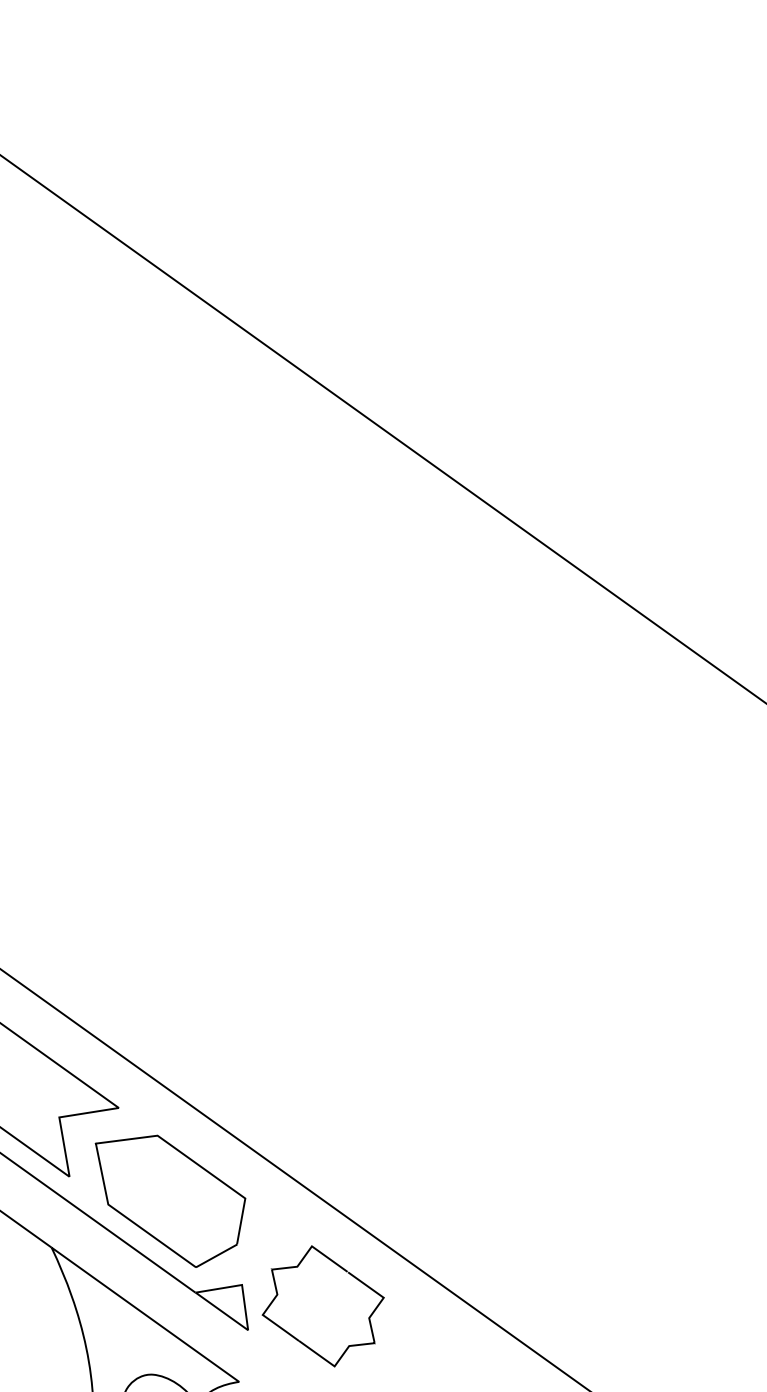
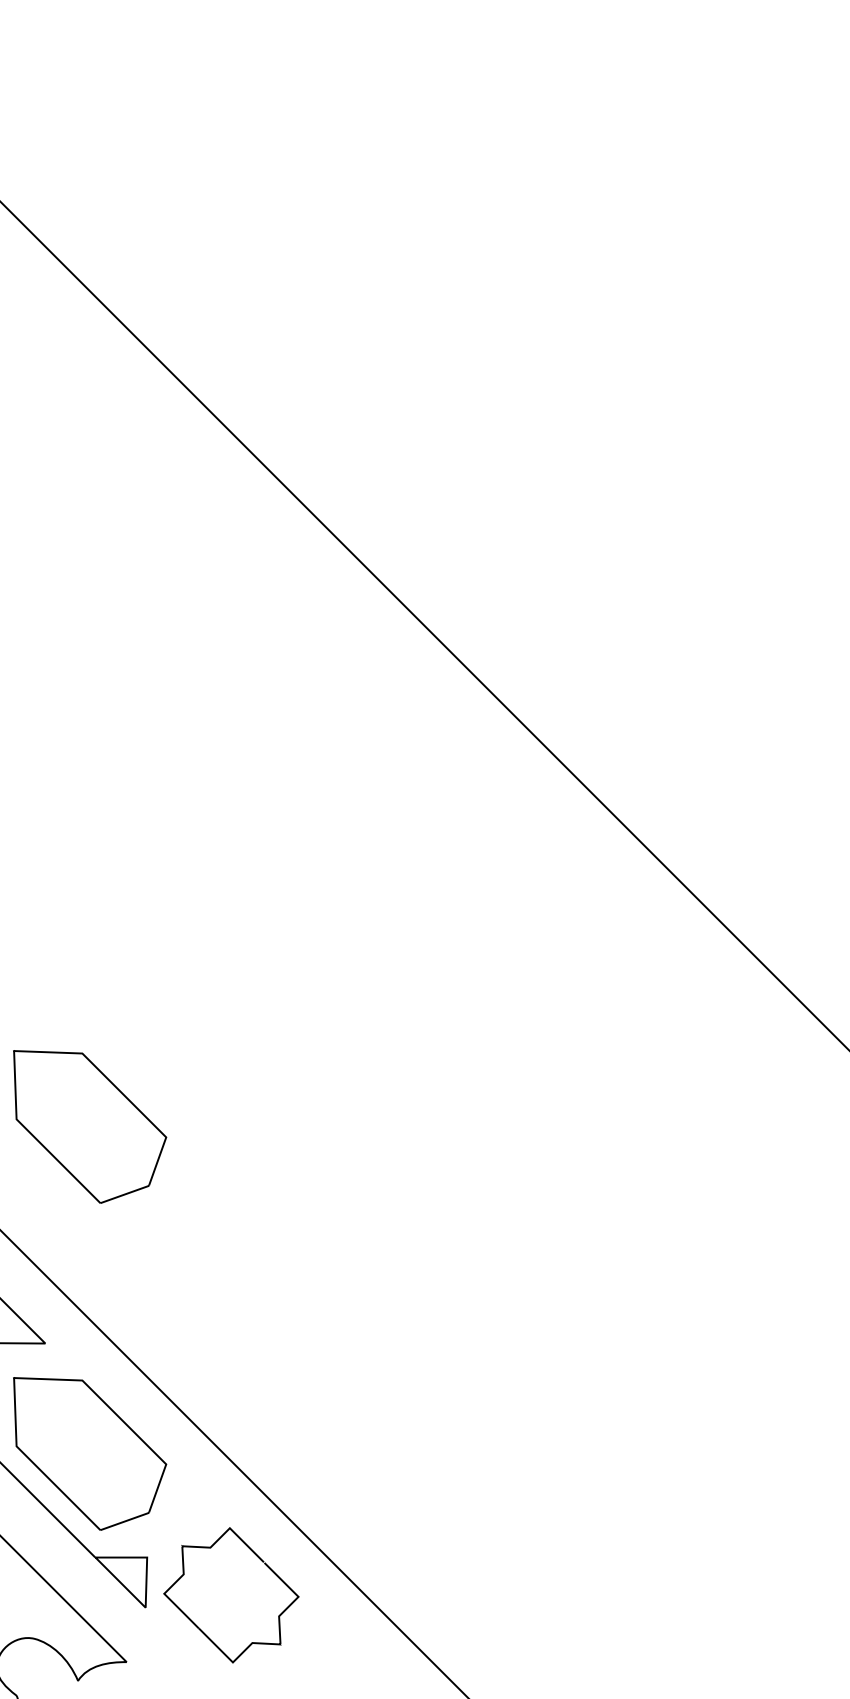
part: (127, 906) -> (90, 1126), added

